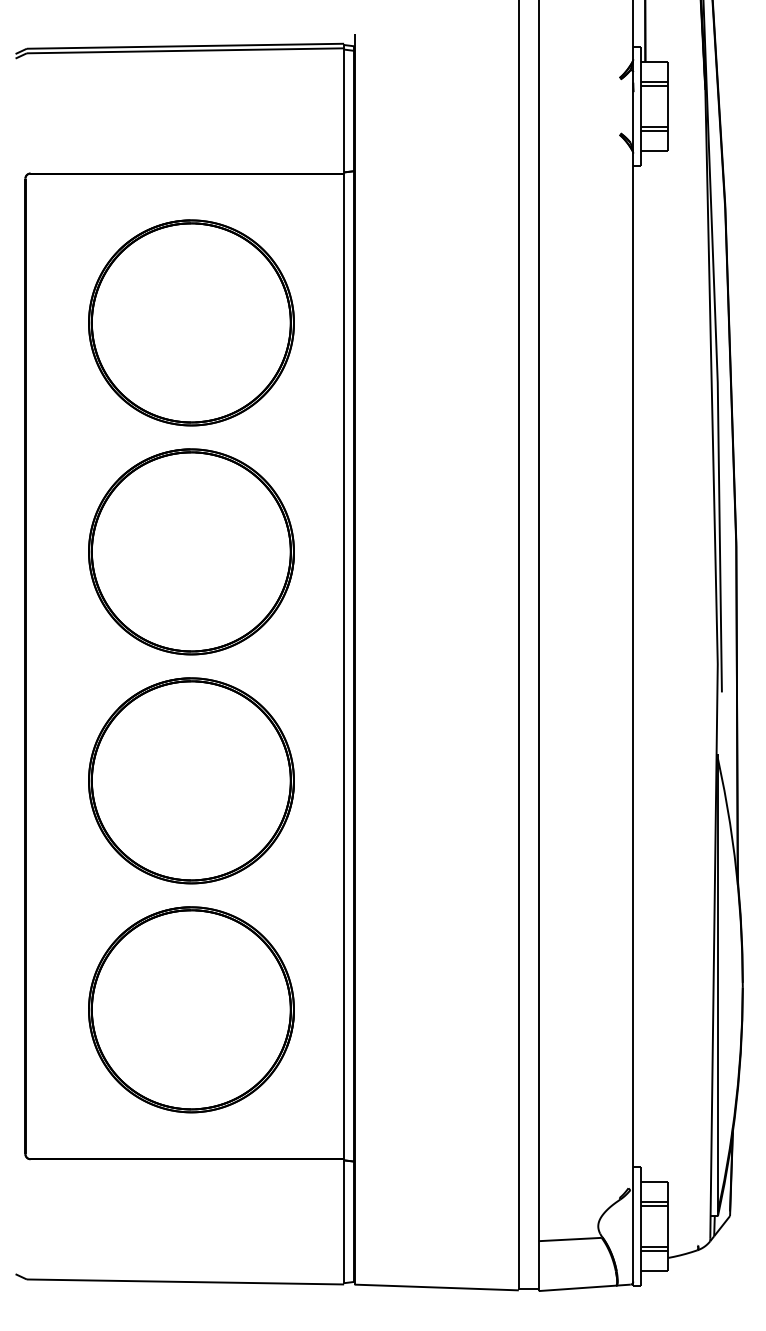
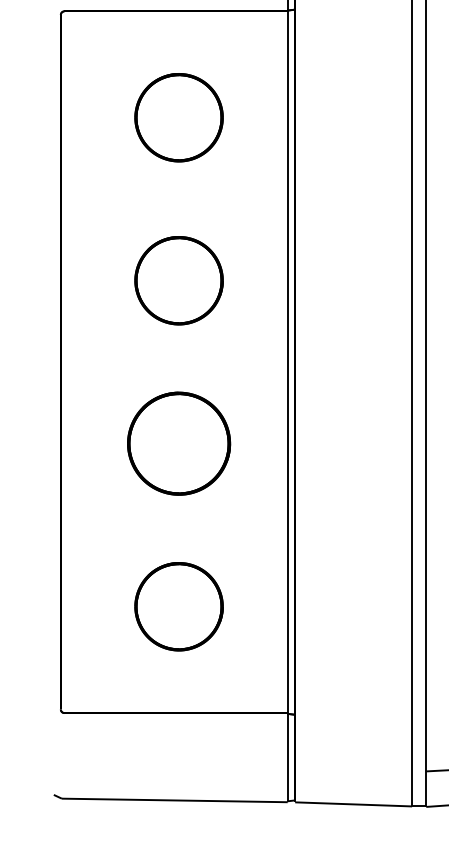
part: (191, 322) -> (179, 117), size x0.6
part: (191, 551) -> (179, 280), size x0.6
part: (191, 780) -> (179, 443), size x0.7
part: (191, 1009) -> (179, 606), size x0.6

